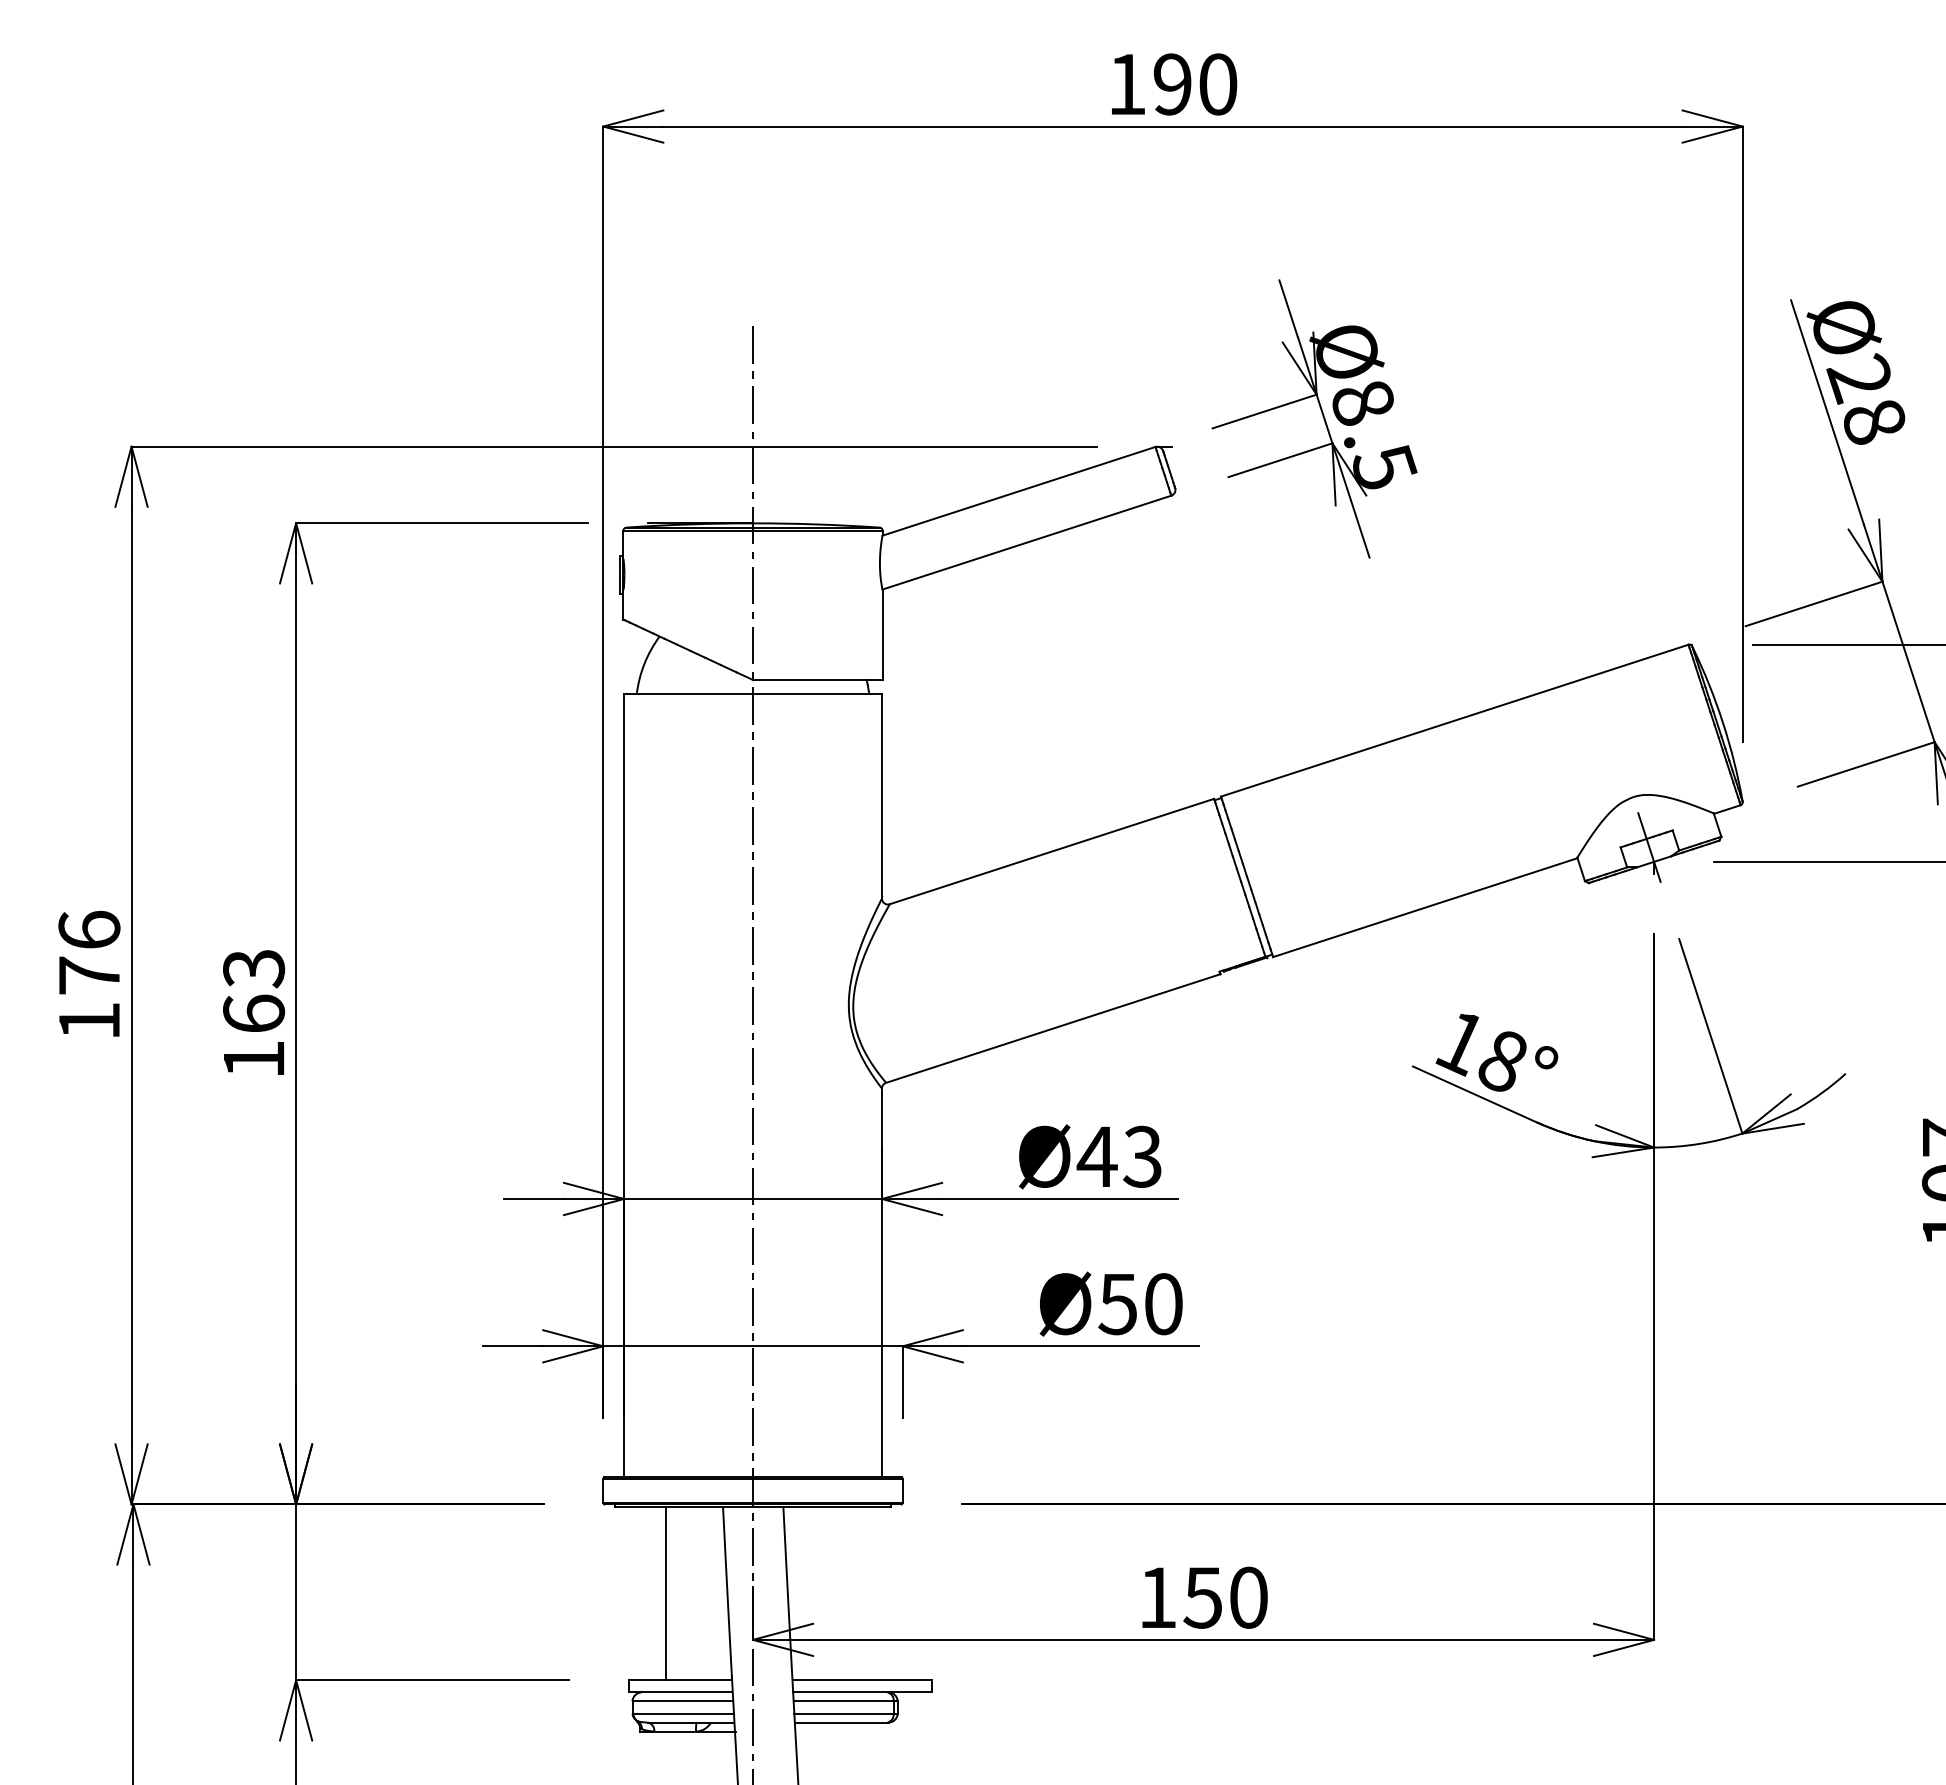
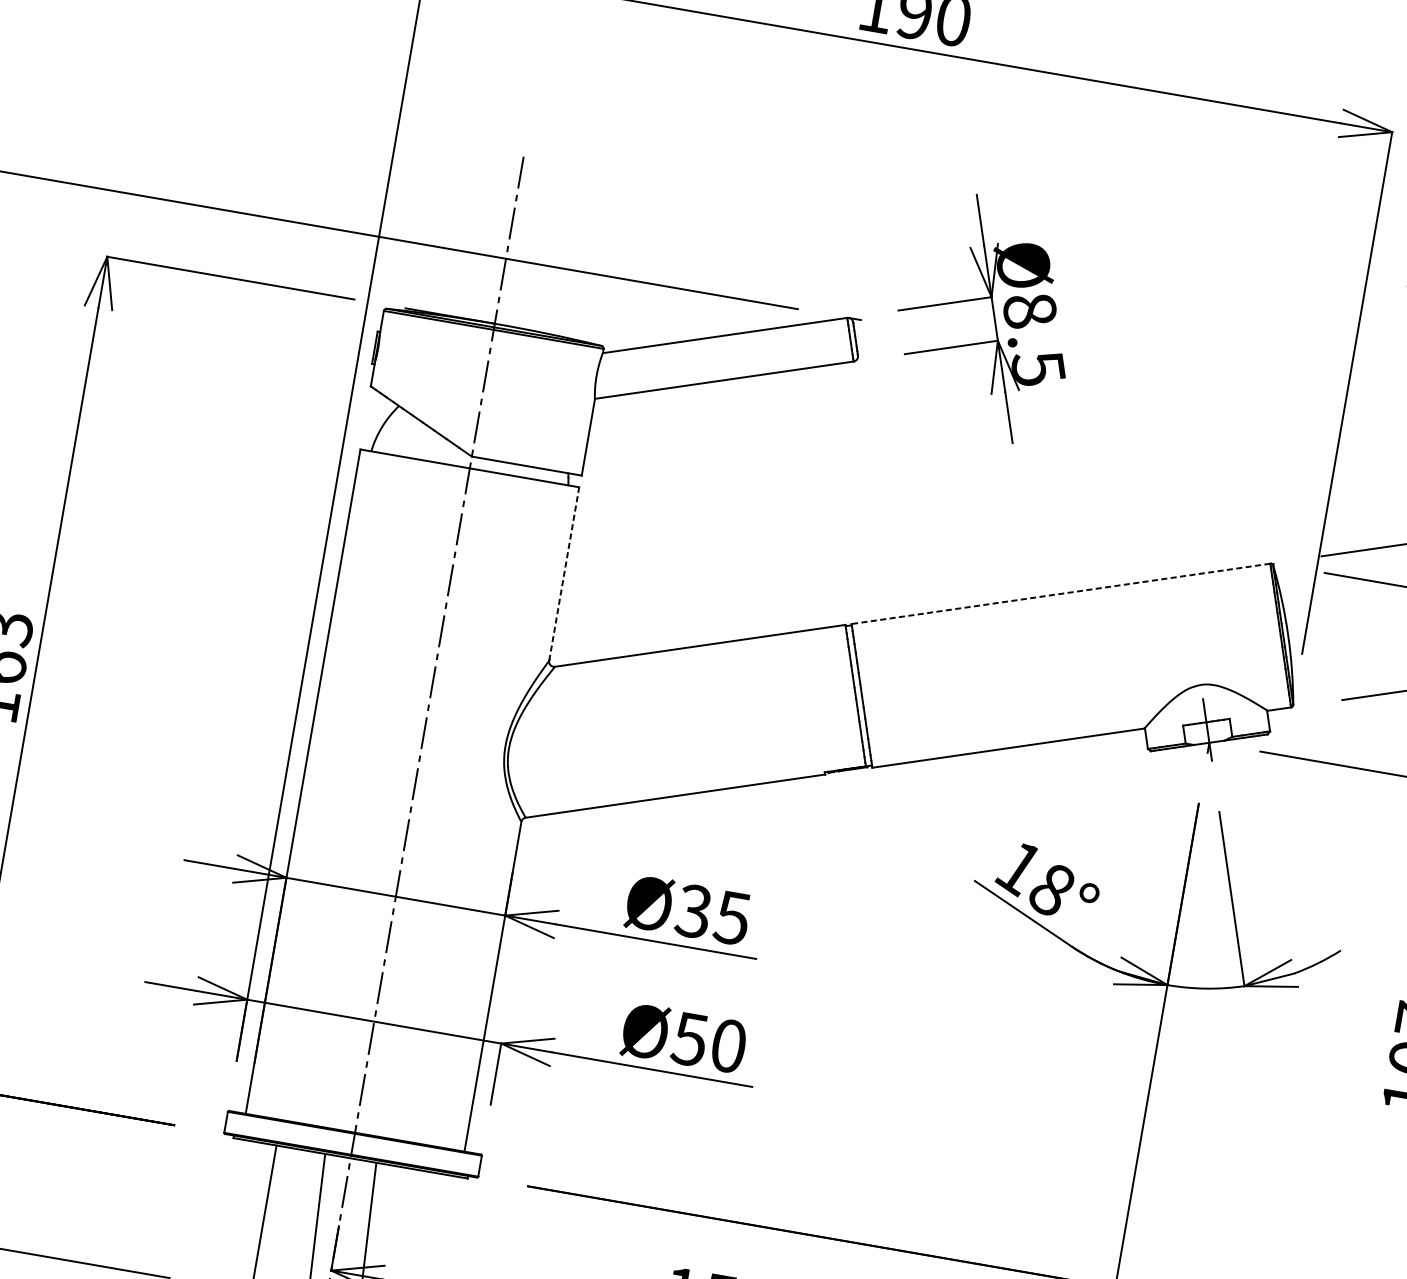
line: (1454, 720) -> (1060, 593), solid -> dashed
line: (882, 795) -> (564, 573), solid -> dashed
text: (1118, 1156) -> (712, 914), Ø43 -> Ø35

